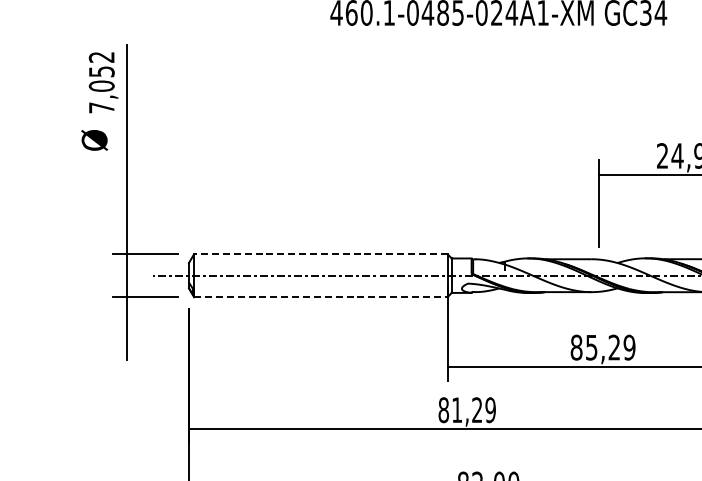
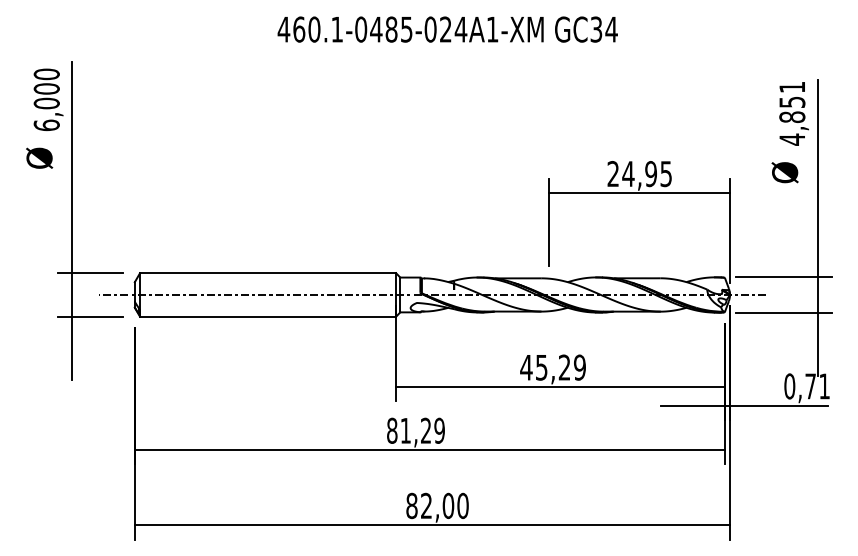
text: (101, 82) -> (46, 99), 7,052 -> 6,000
line: (320, 254) -> (267, 273), dashed -> solid
line: (321, 297) -> (268, 316), dashed -> solid
text: (576, 347) -> (526, 367), 85,29 -> 45,29

